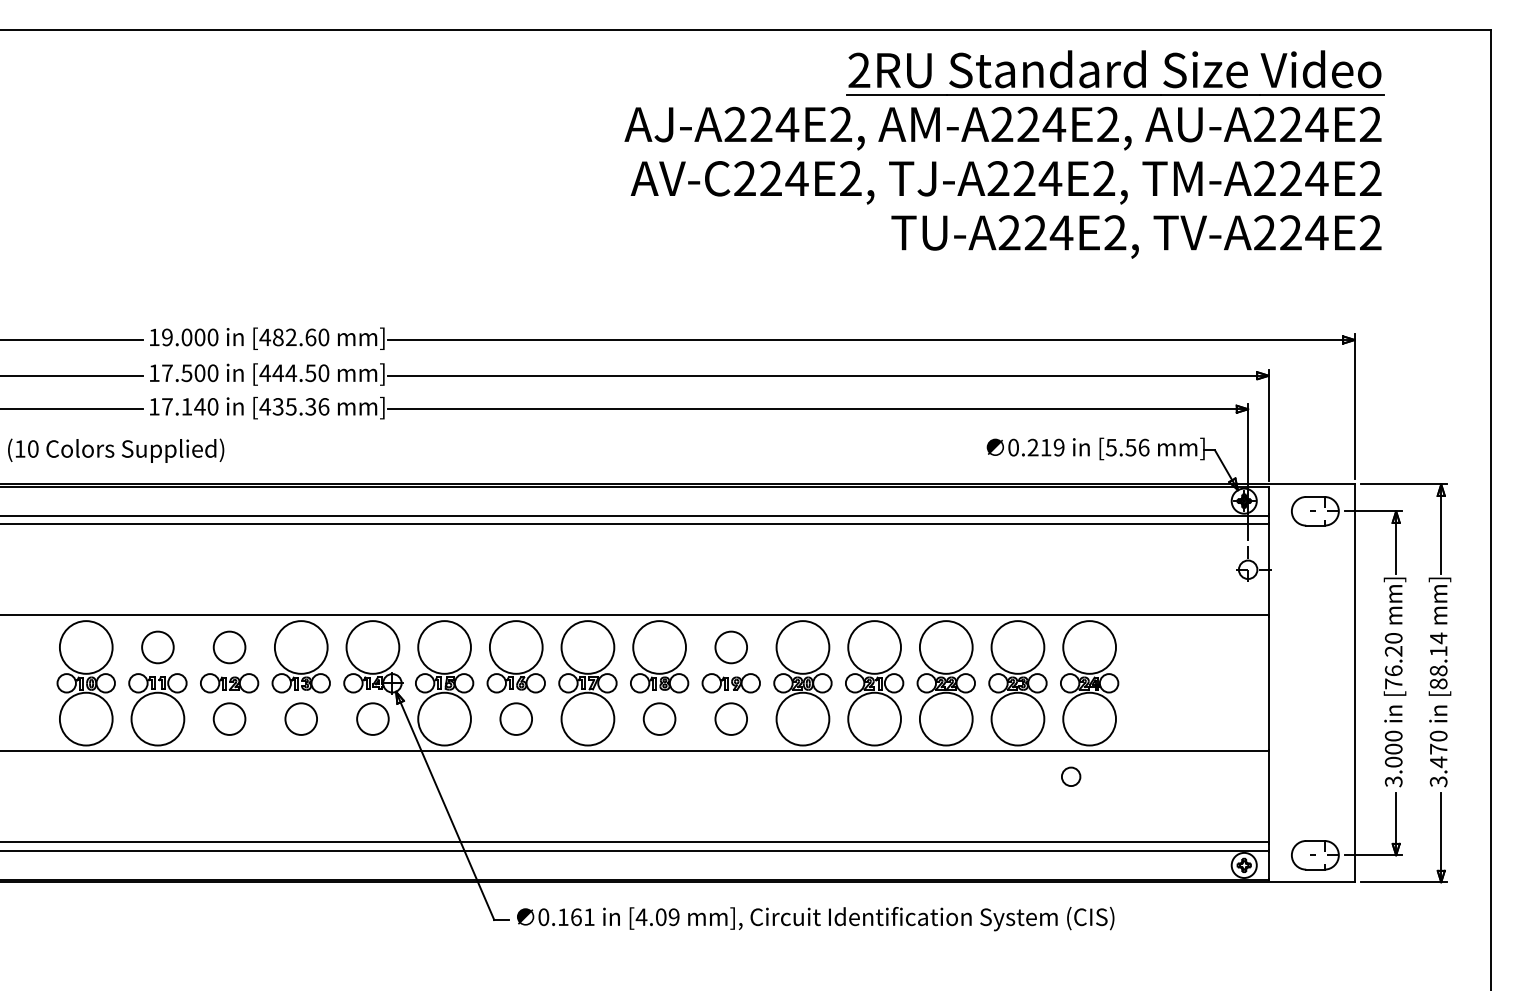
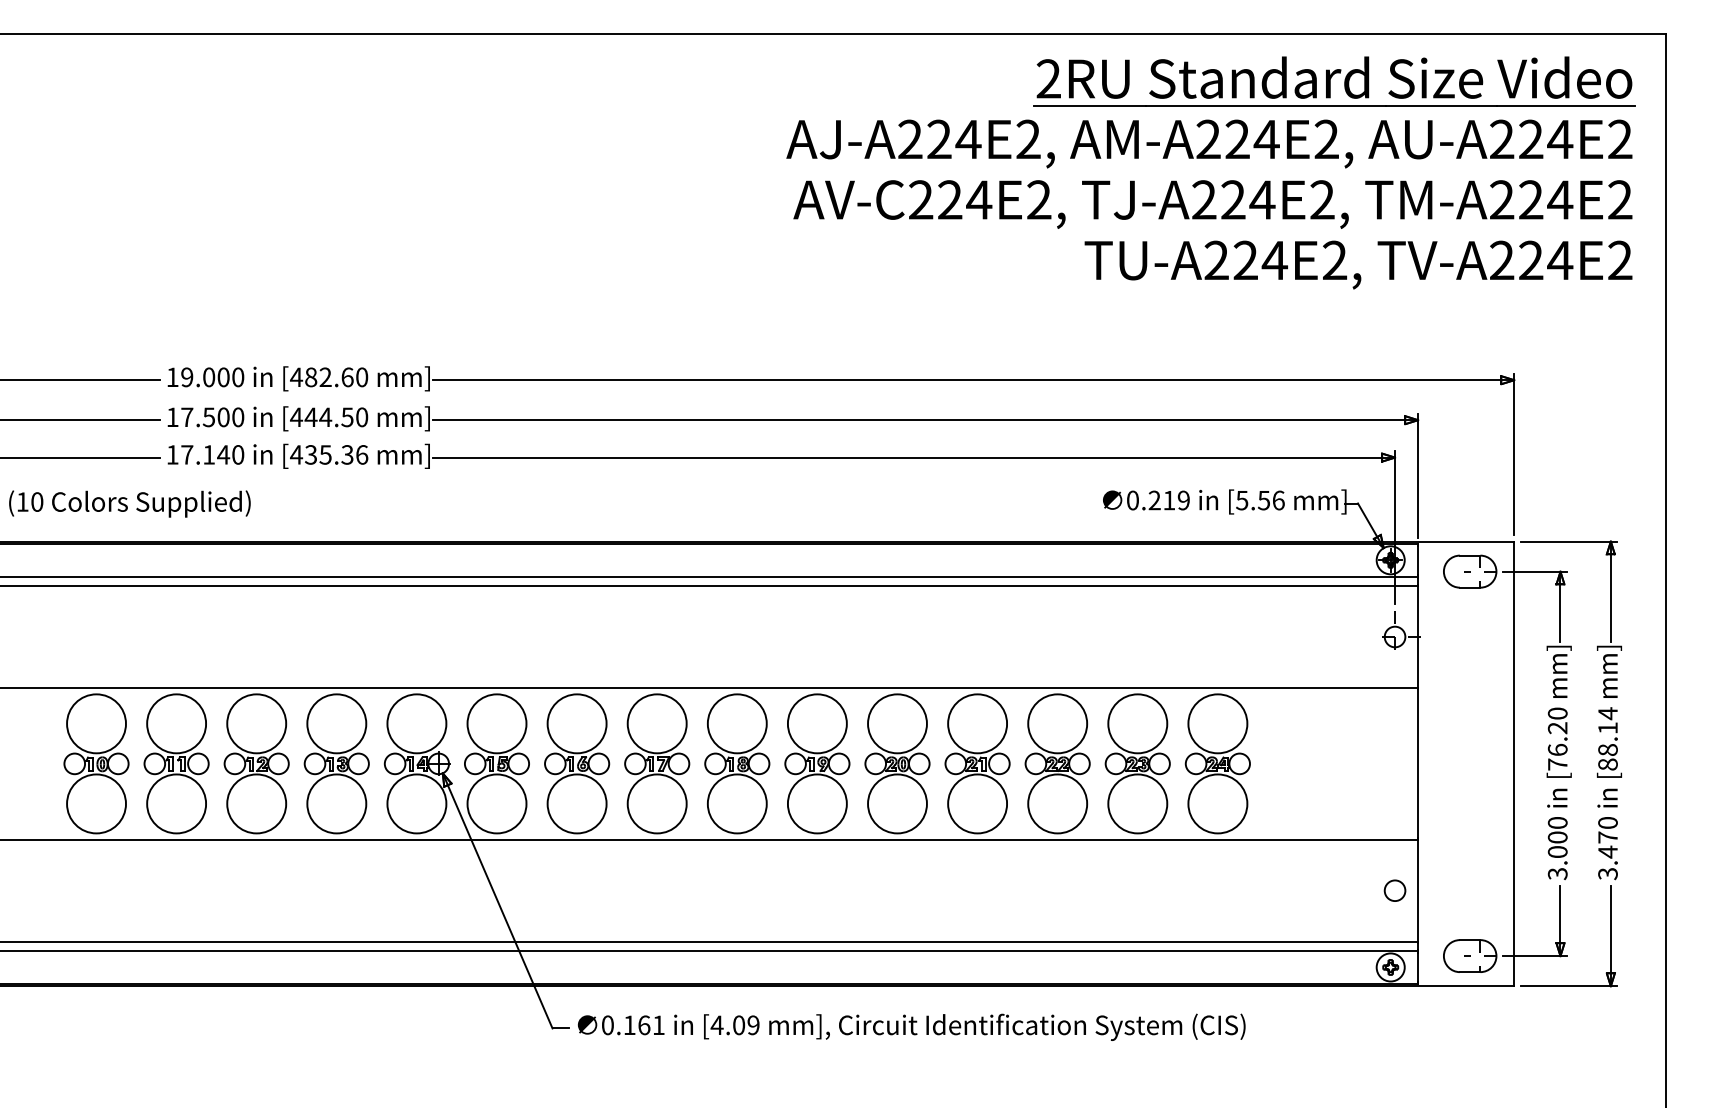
part: (1001, 161) -> (1207, 180), moved
circle: (157, 647) -> (176, 723), size x1.67
circle: (229, 647) -> (256, 723), size x1.67
circle: (730, 647) -> (816, 723), size x1.67
circle: (229, 718) -> (256, 803), size x1.67
circle: (300, 718) -> (335, 803), size x1.67
circle: (372, 718) -> (416, 803), size x1.67
circle: (515, 718) -> (576, 803), size x1.67
circle: (659, 718) -> (737, 803), size x1.67
circle: (730, 718) -> (816, 803), size x1.67
circle: (1071, 776) -> (1395, 890), moved

